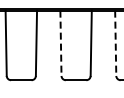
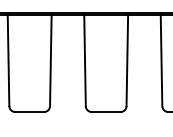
line: (60, 43) -> (84, 60), dashed -> solid
line: (115, 43) -> (161, 60), dashed -> solid

